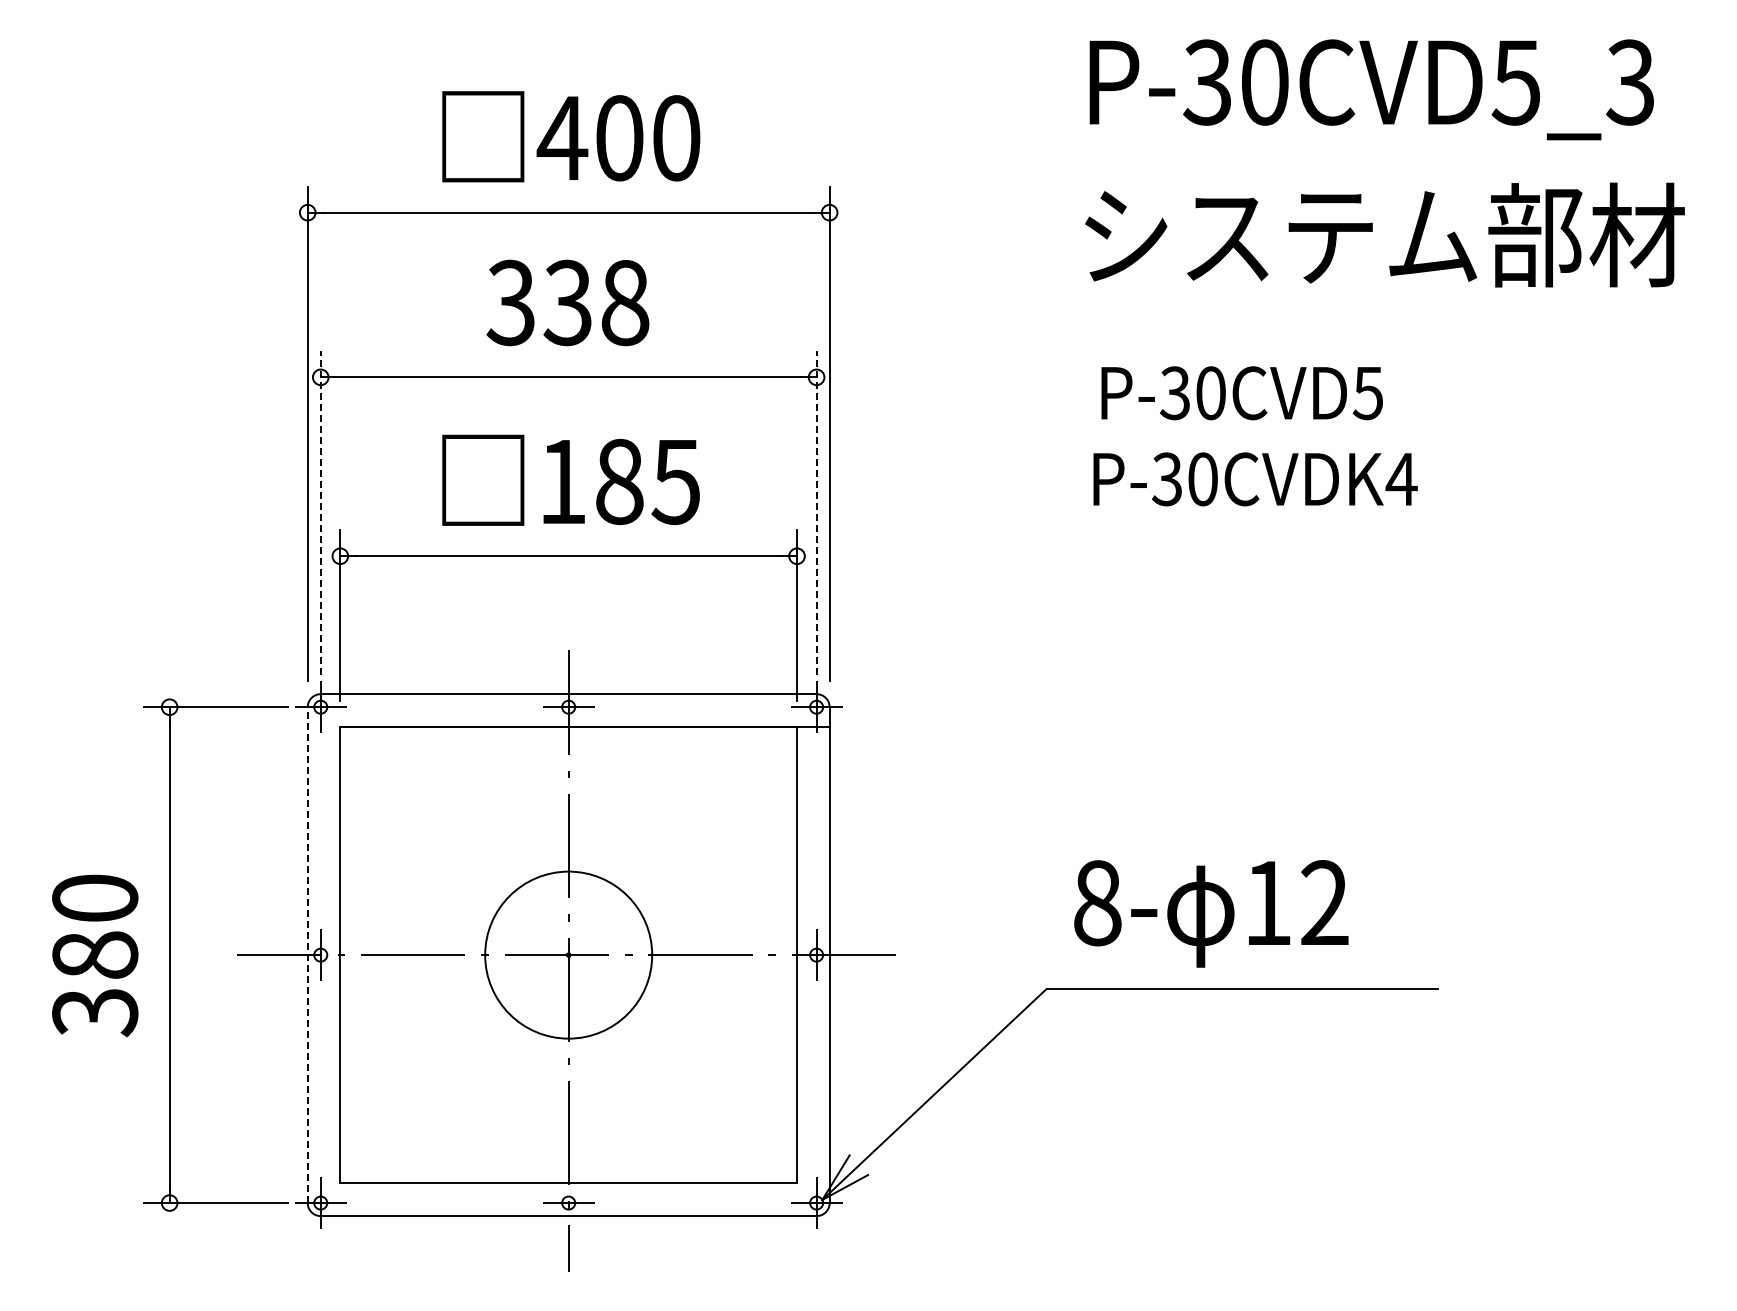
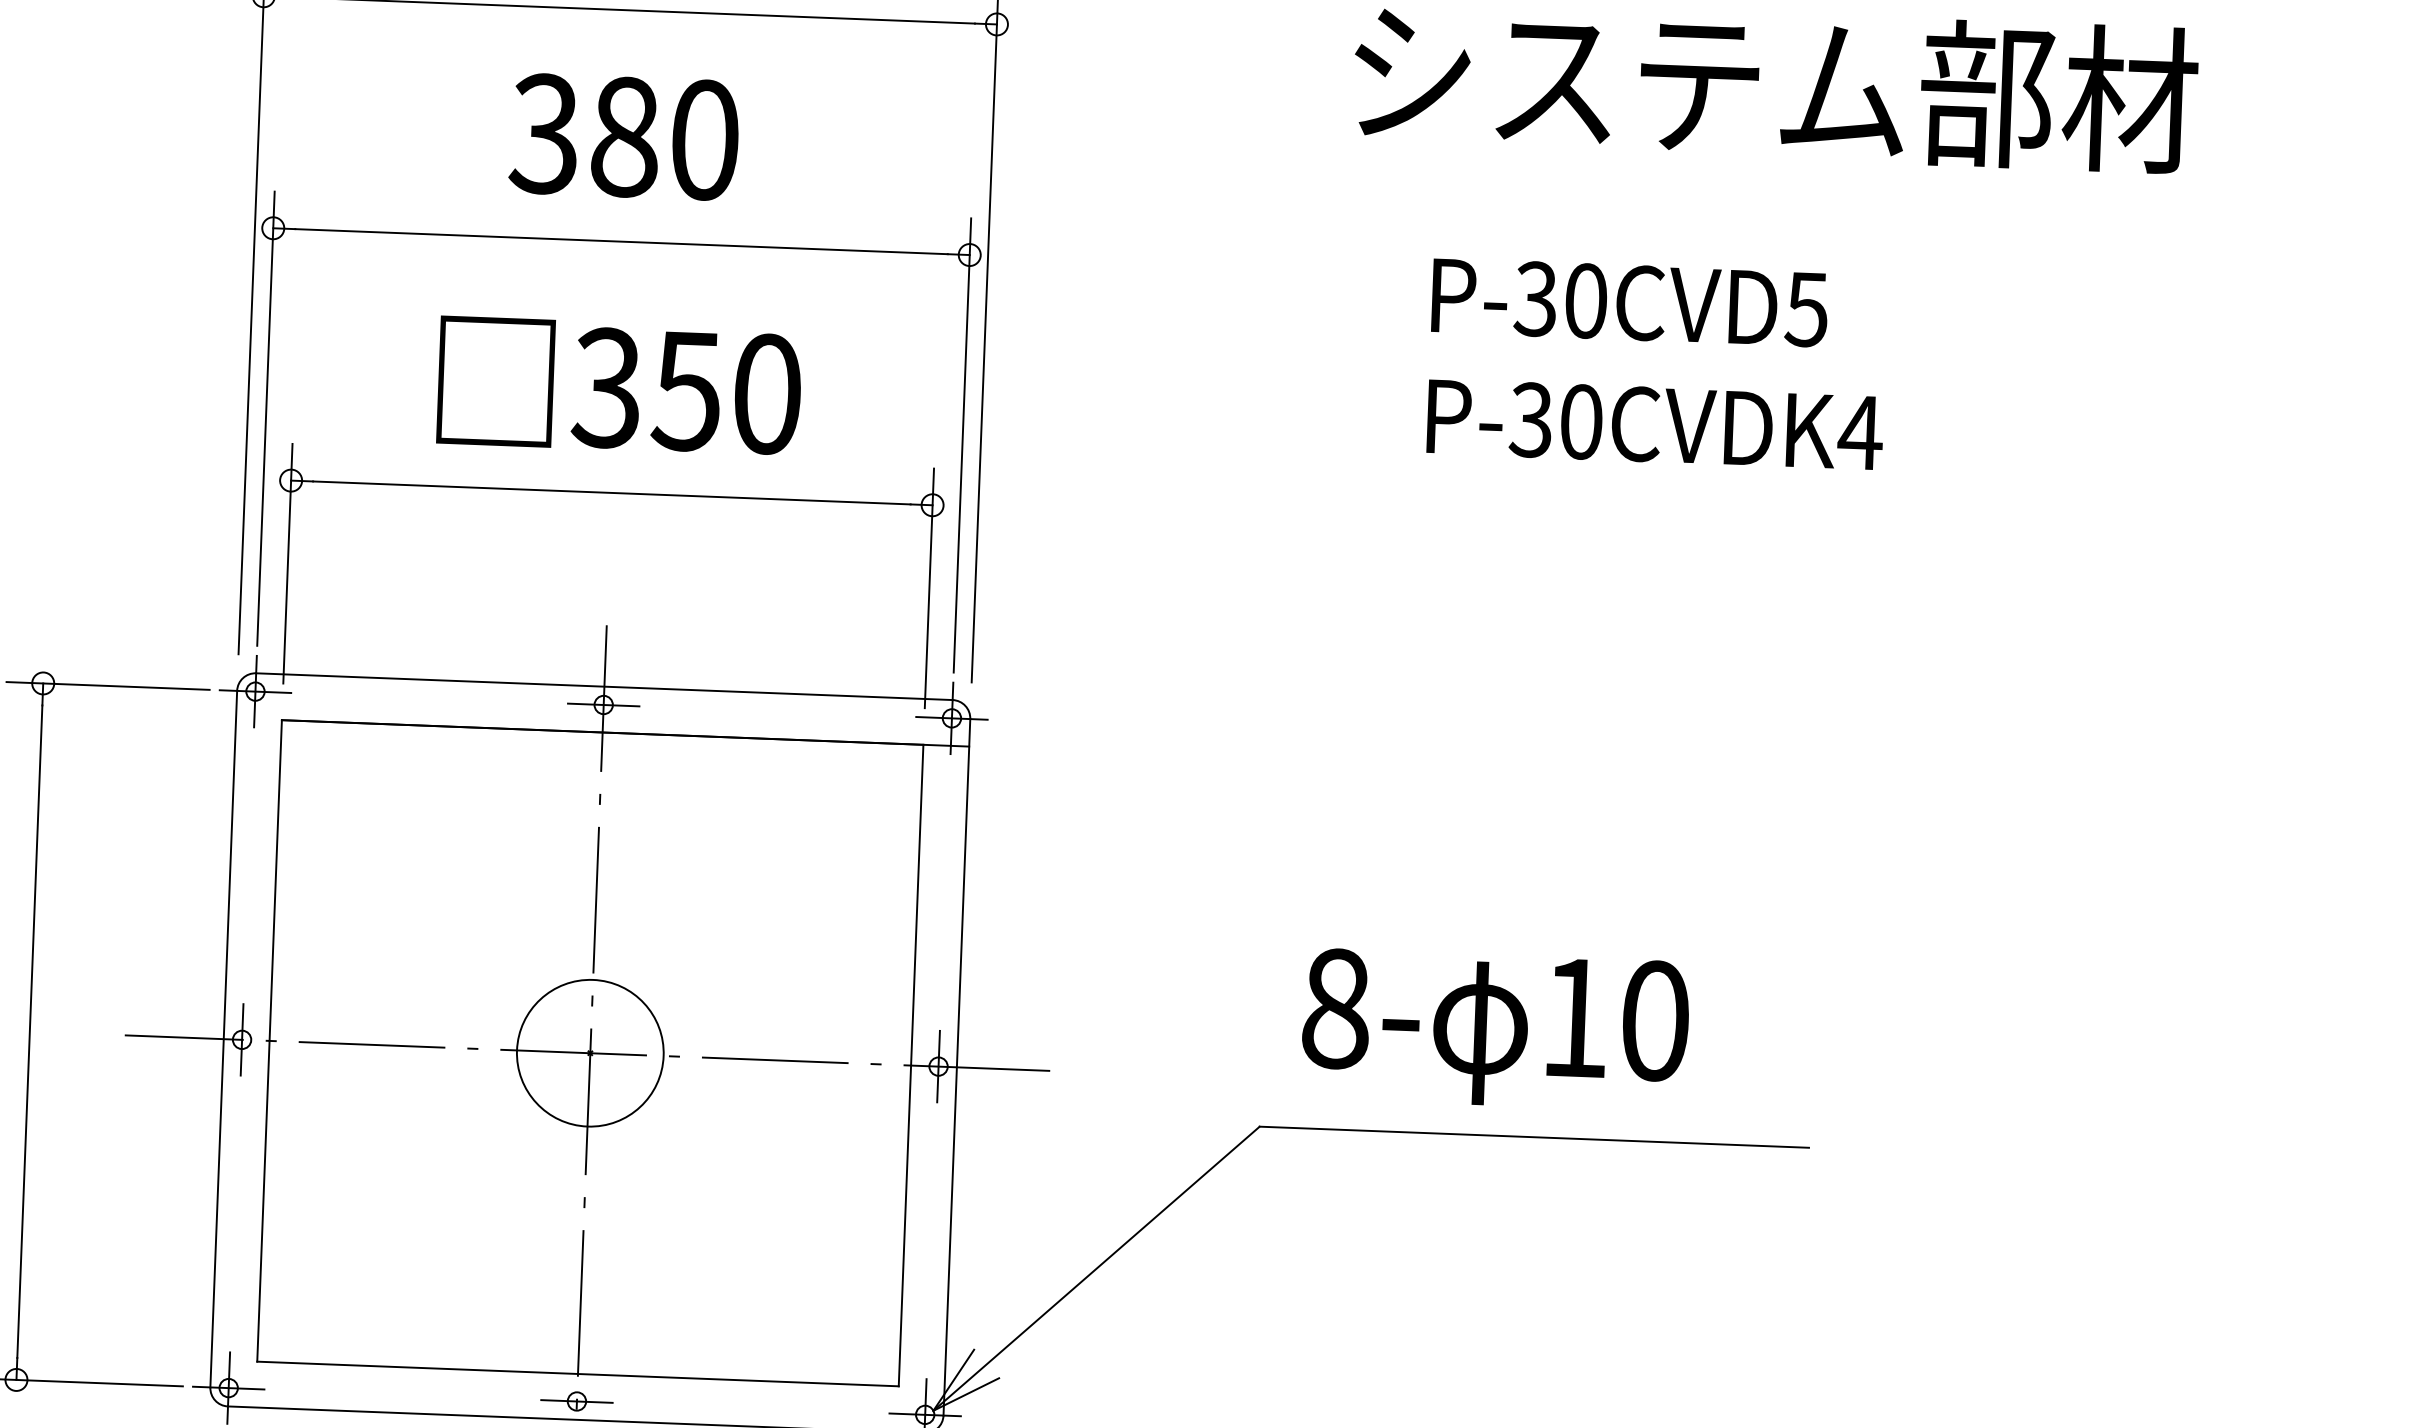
text: (596, 302) -> (664, 137), 338 -> 380
text: (1241, 393) -> (1628, 303), moved
text: (1255, 479) -> (1655, 425), moved
text: (618, 481) -> (685, 390), 185 -> 350
line: (320, 512) -> (265, 418), dashed -> solid
line: (816, 512) -> (962, 444), dashed -> solid
text: (1324, 903) -> (1654, 1021), 12 -> 10
circle: (568, 954) -> (590, 1052), size x0.62
line: (307, 955) -> (223, 1039), dashed -> solid

